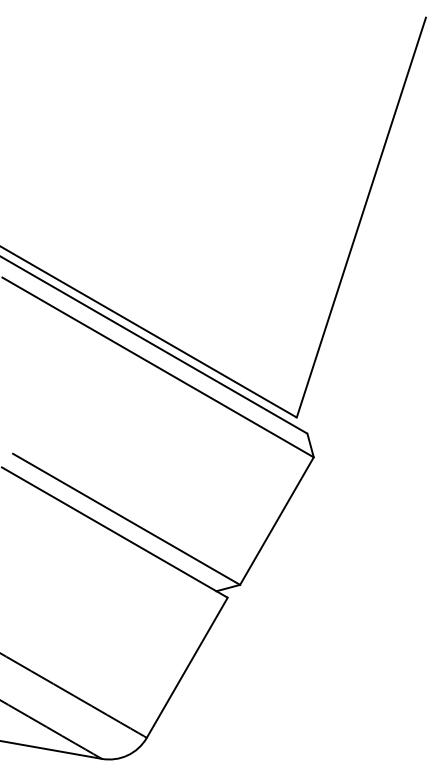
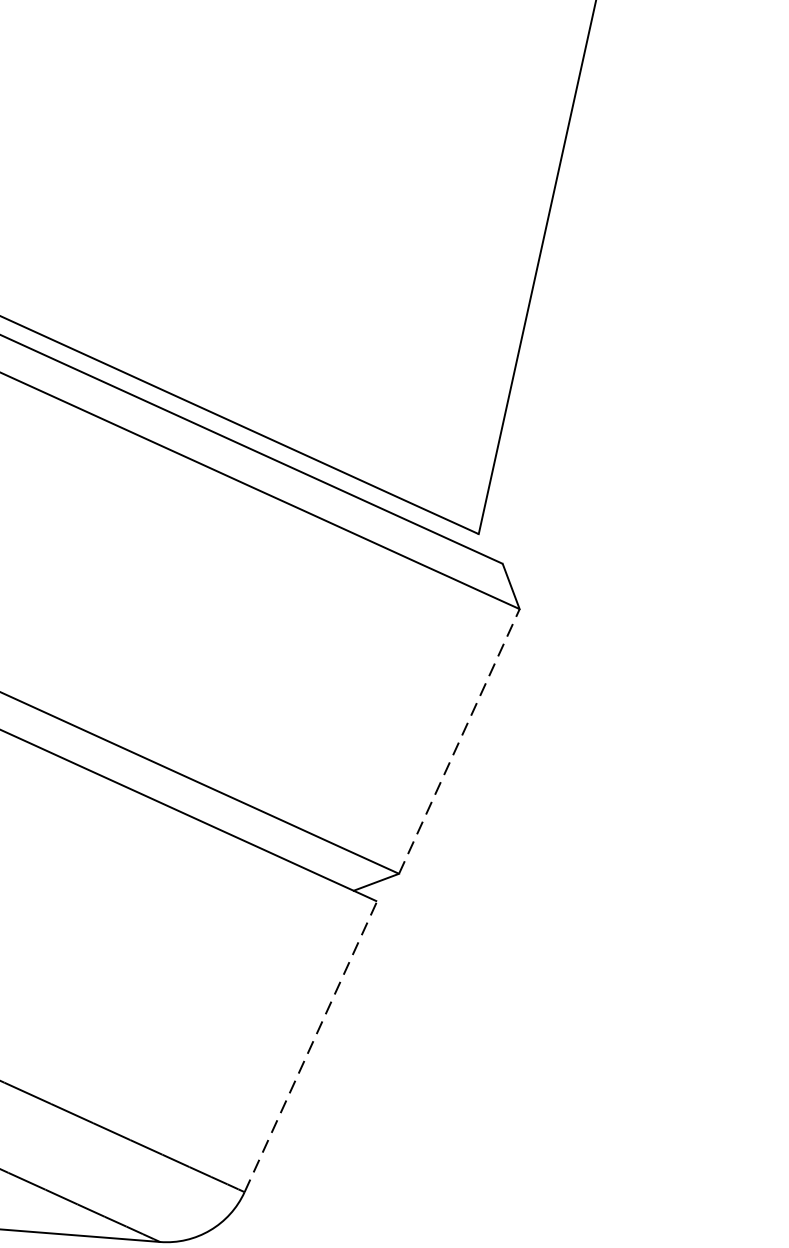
line: (276, 521) -> (458, 742), solid -> dashed
line: (187, 667) -> (311, 1046), solid -> dashed

